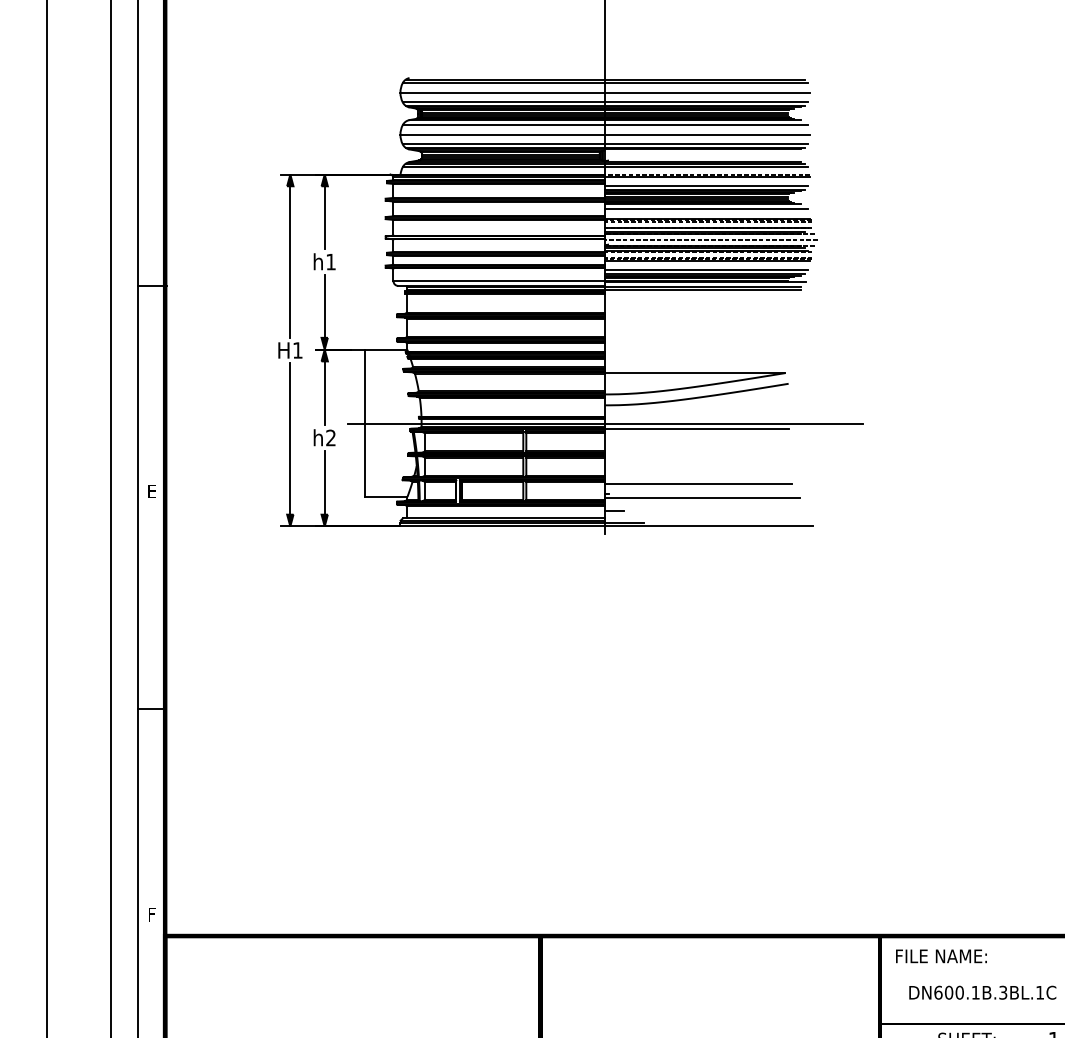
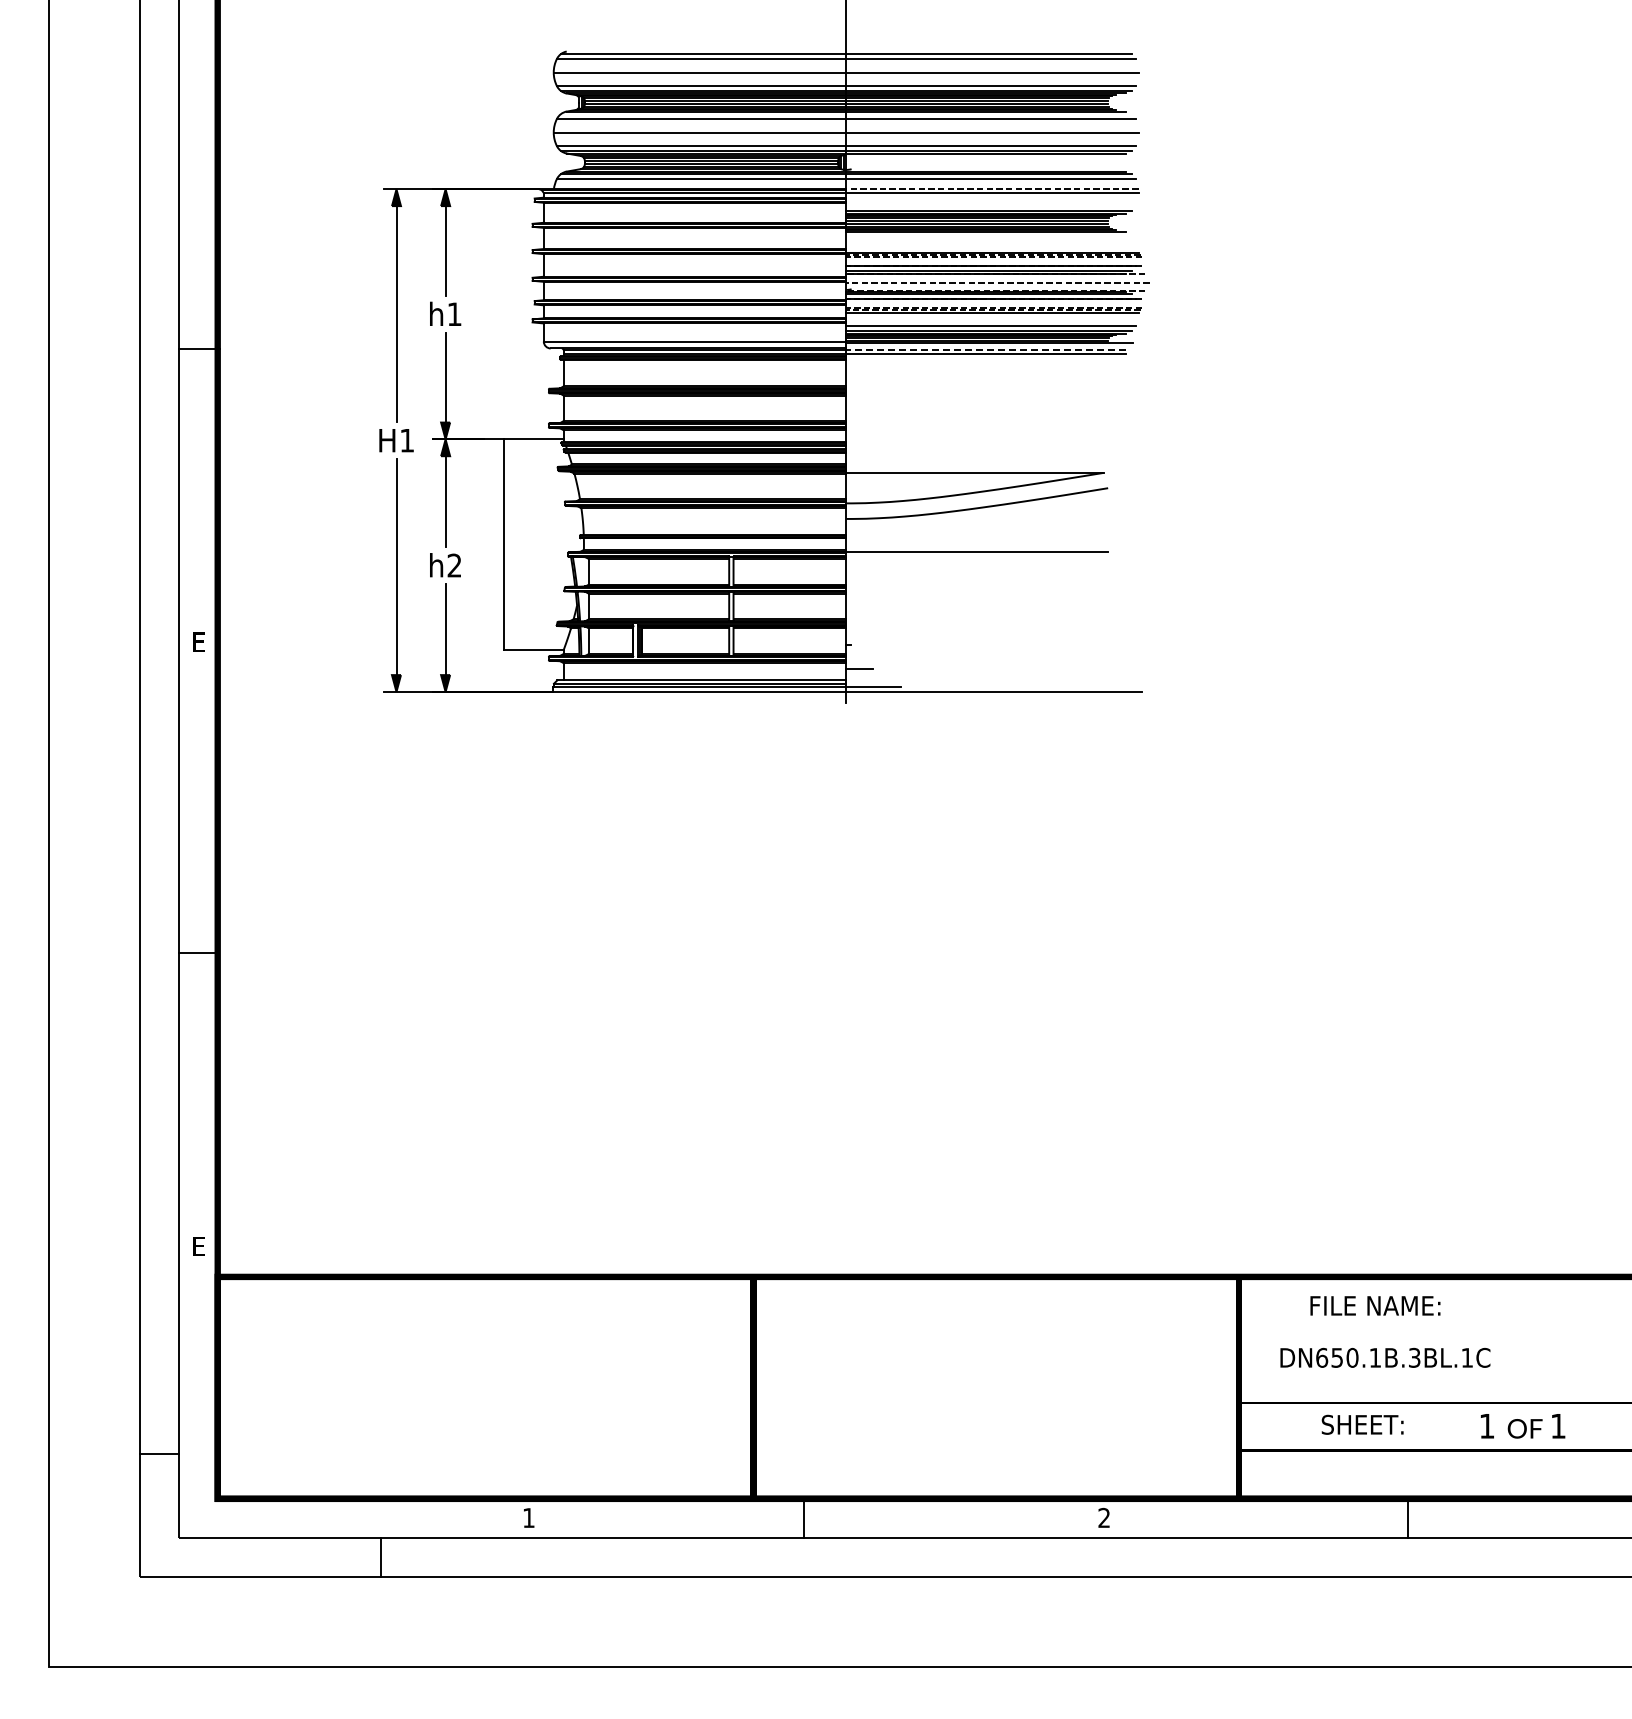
line: (706, 186) -> (990, 206), removed
line: (706, 208) -> (990, 238), removed
line: (702, 286) -> (985, 349), solid -> dashed
line: (605, 423) -> (846, 544), removed
line: (698, 484) -> (979, 631), removed
line: (702, 498) -> (985, 651), removed
text: (151, 914) -> (198, 1246), F -> E
text: (941, 956) -> (1375, 1305), moved
text: (949, 992) -> (1337, 1357), DN600.1B.3BL.1C -> DN650.1B.3BL.1C

